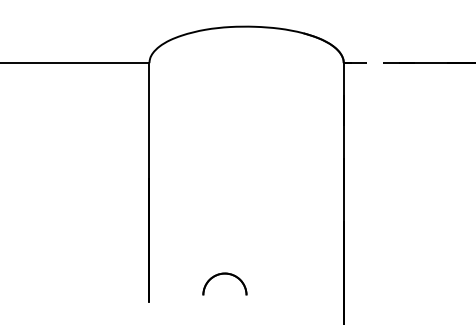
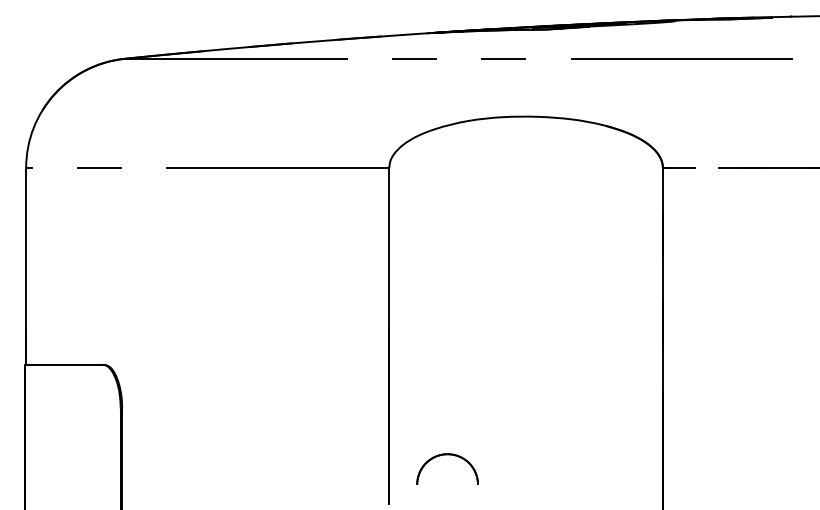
part: (224, 274) -> (447, 455), moved

